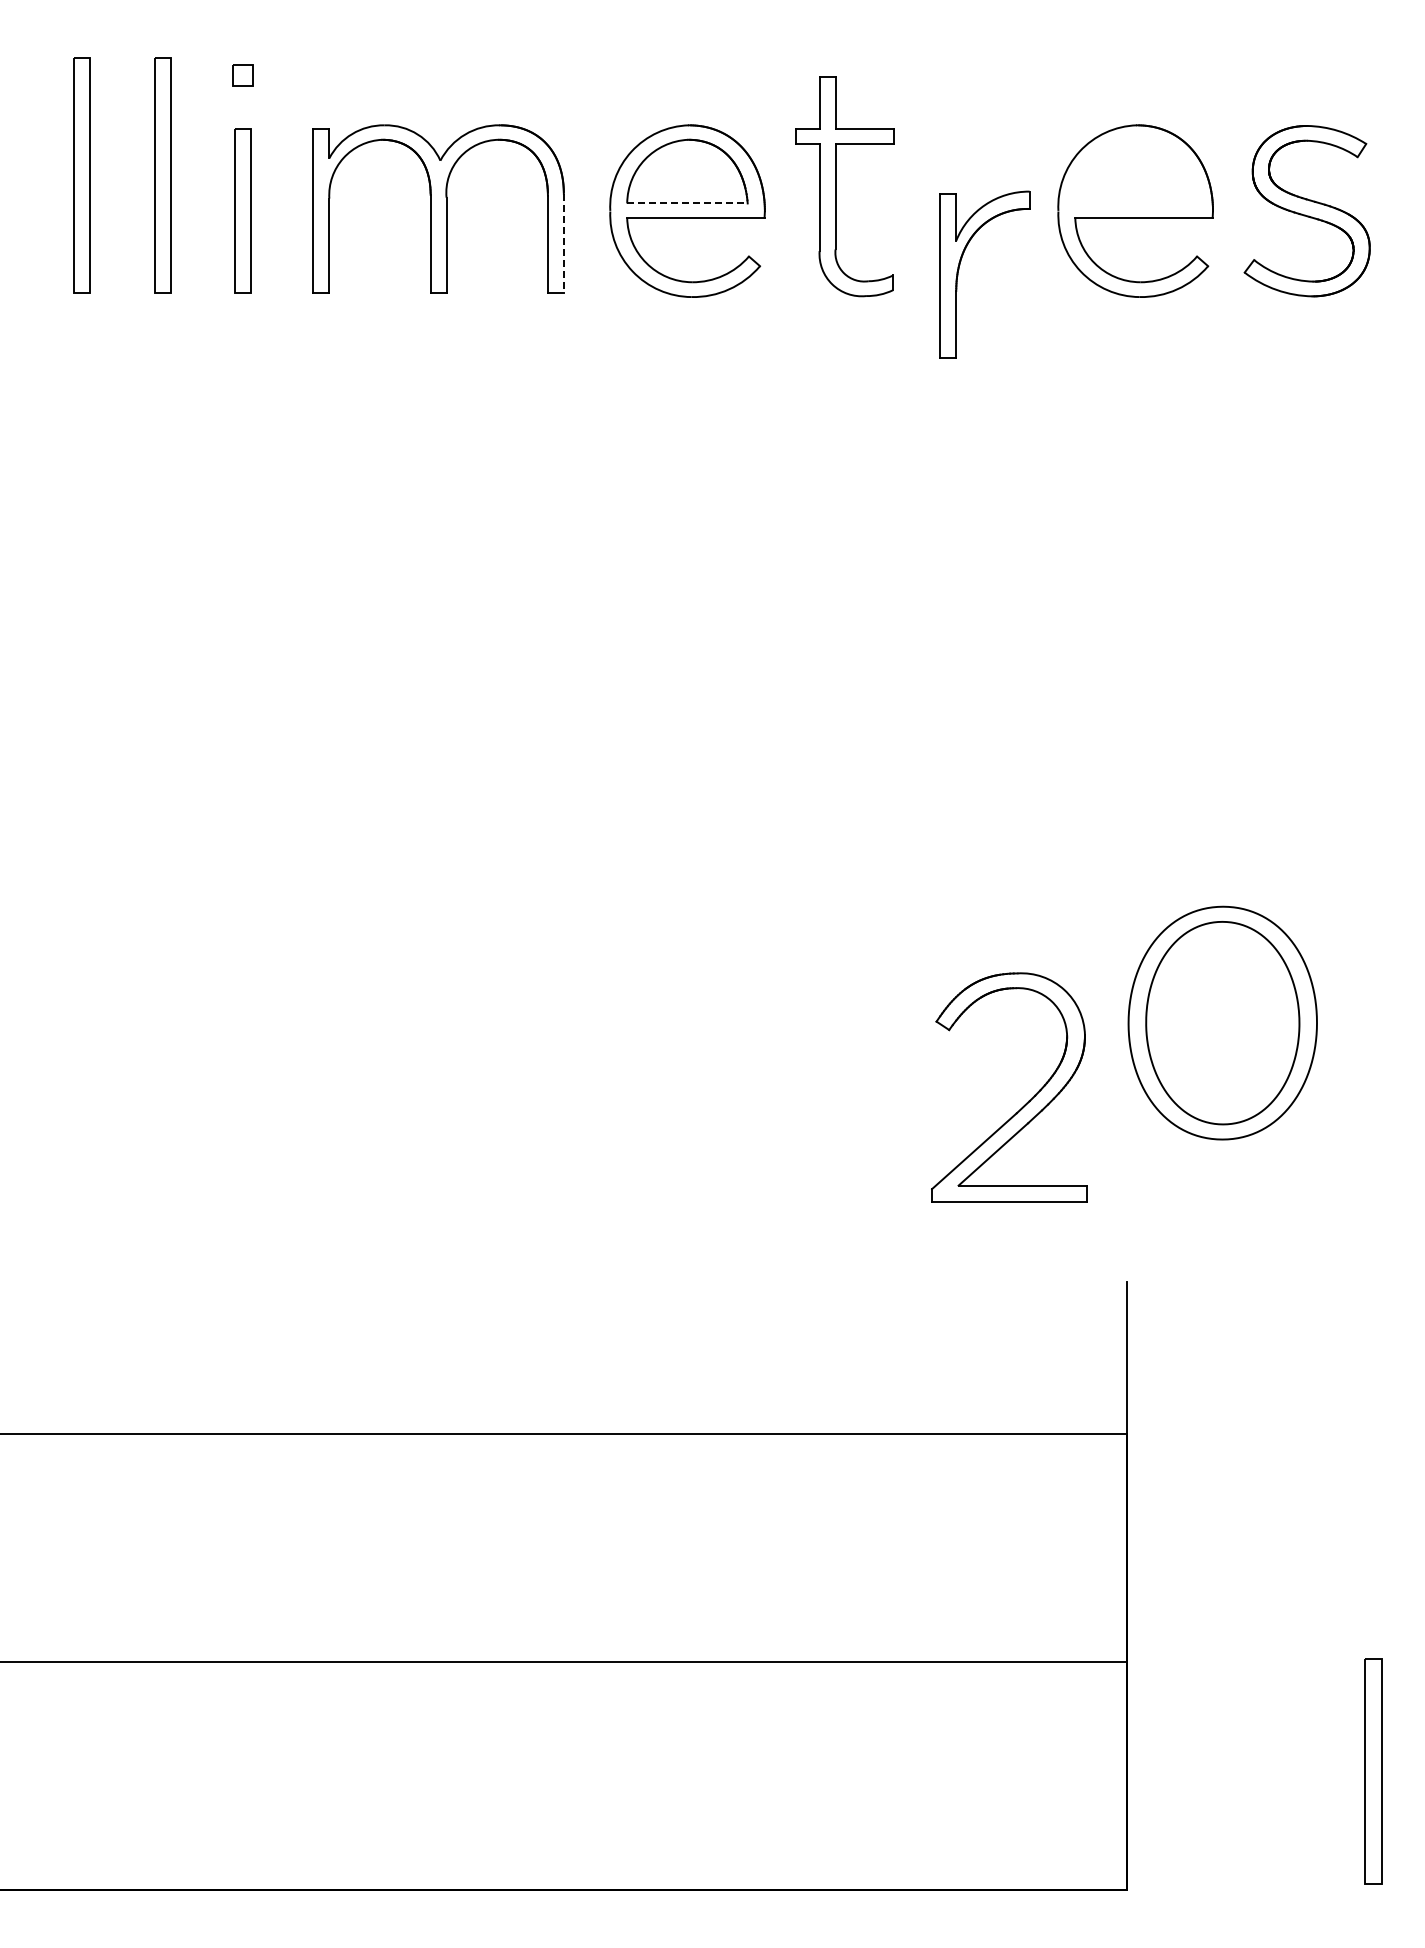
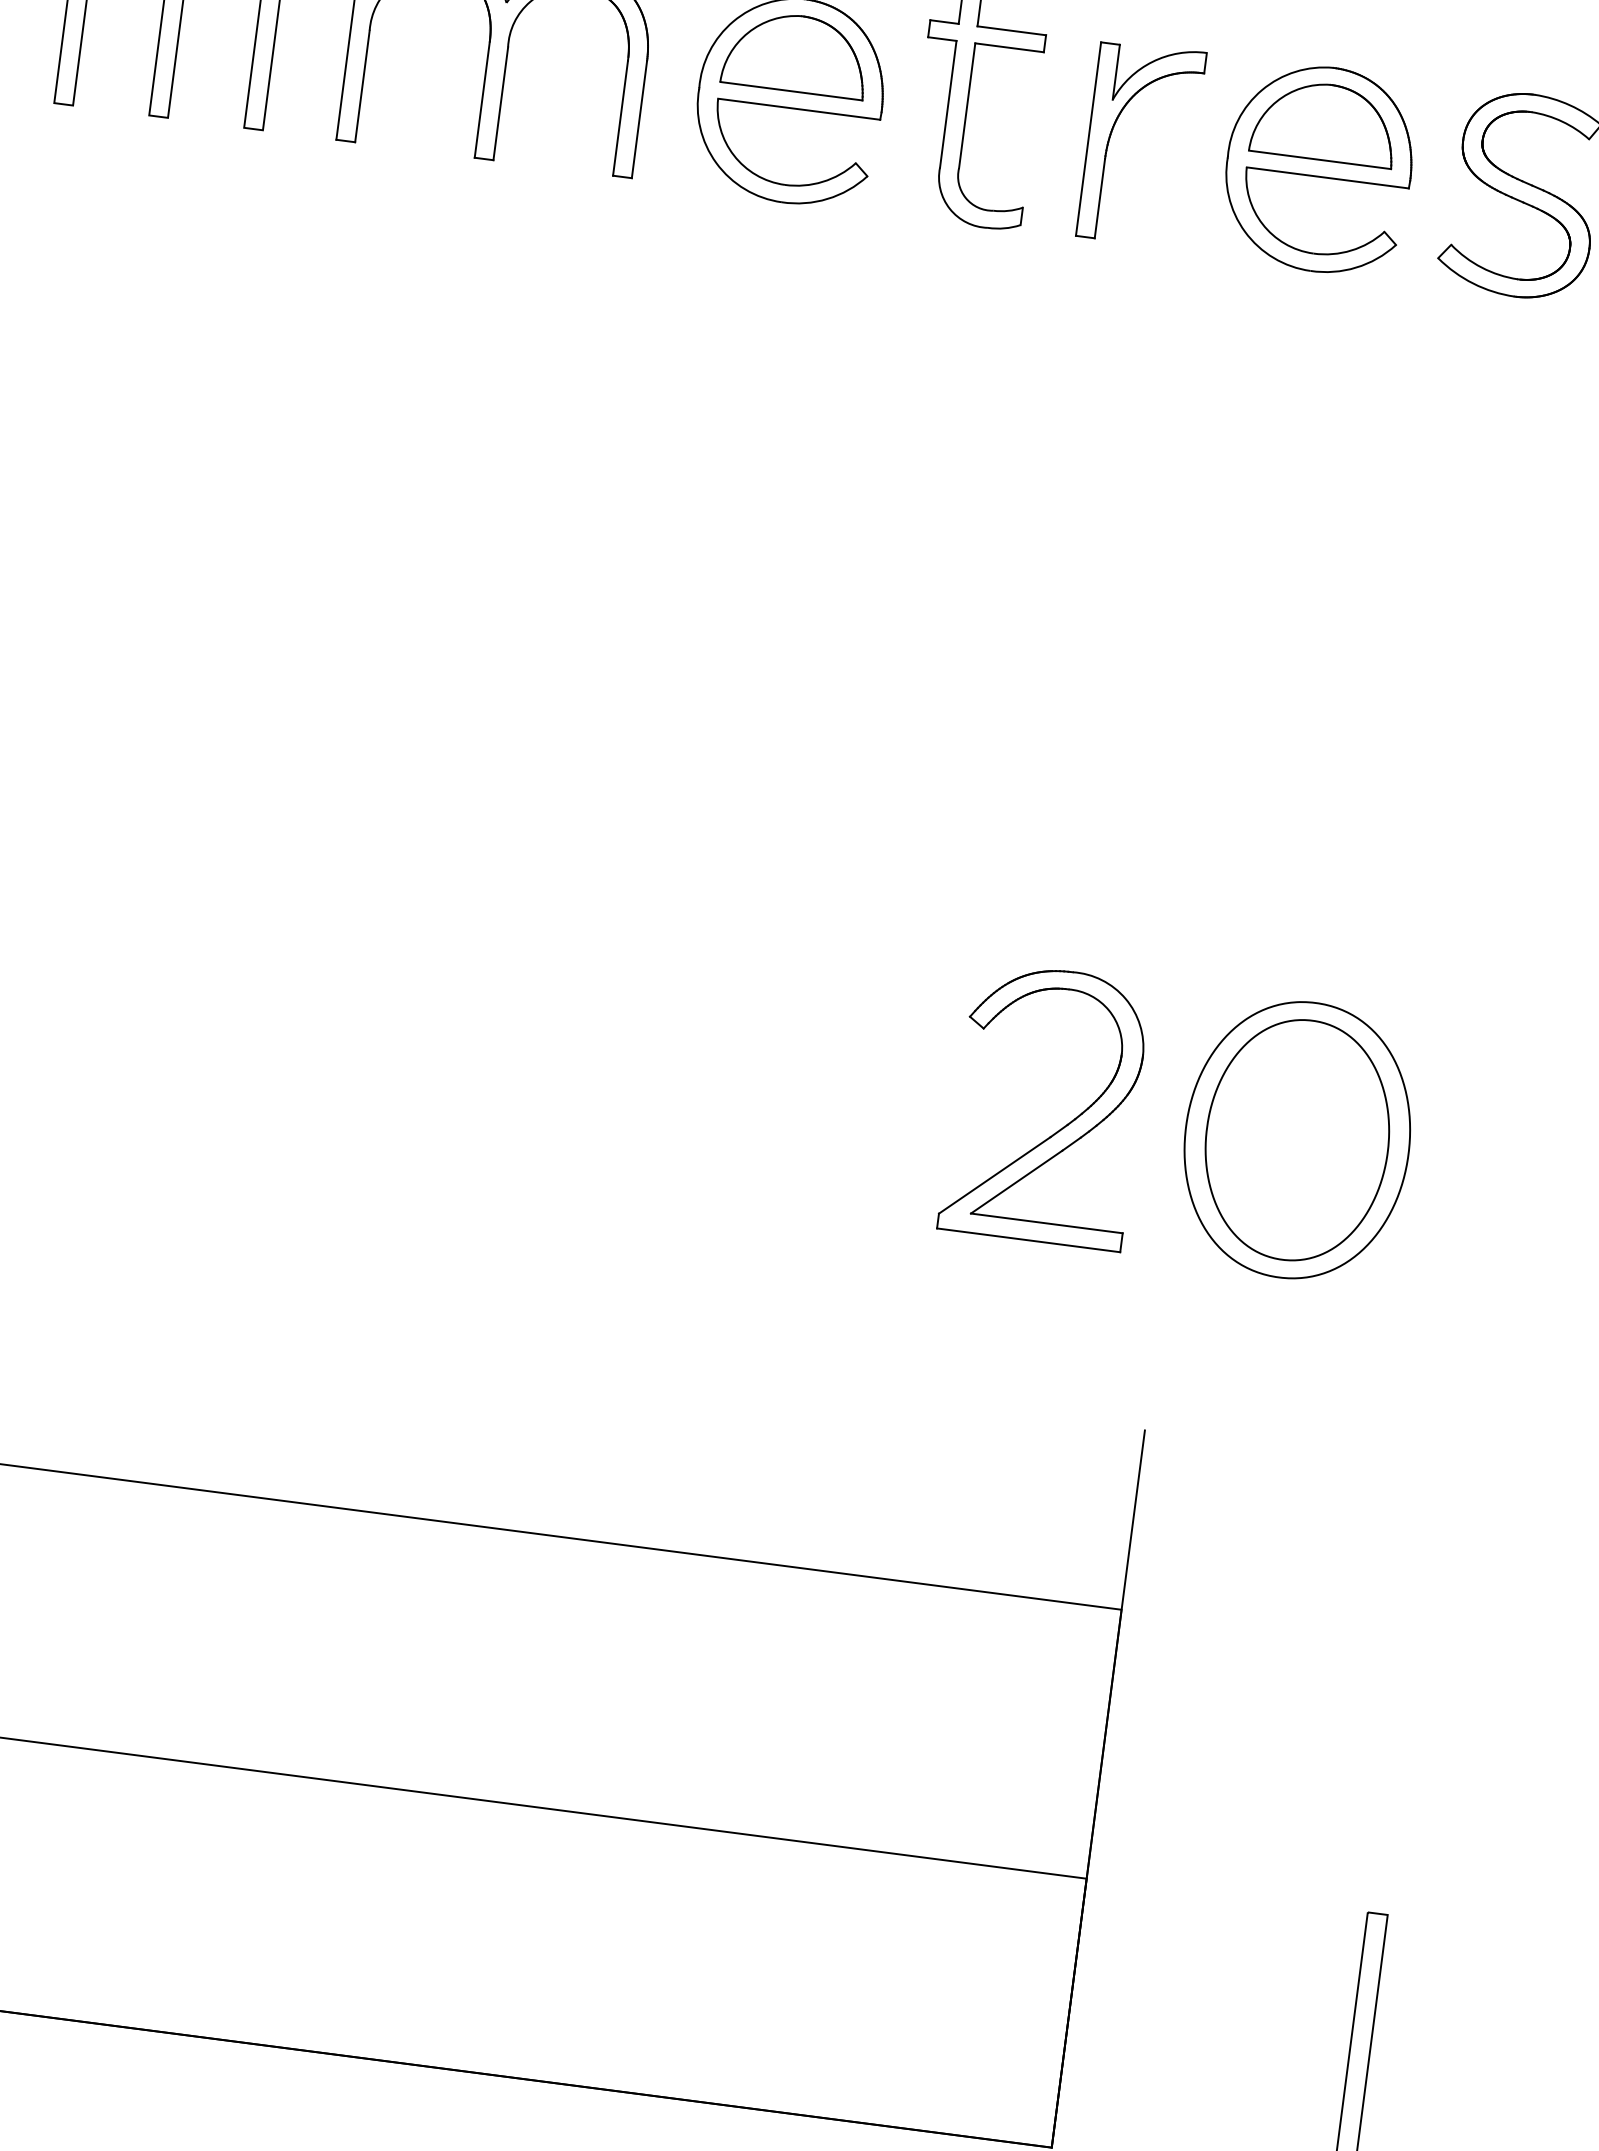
part: (1135, 171) -> (1324, 122), added
line: (687, 203) -> (791, 91), dashed -> solid
line: (563, 243) -> (639, 119), dashed -> solid
part: (959, 269) -> (1112, 134), moved
part: (1025, 1103) -> (1062, 1126), moved

